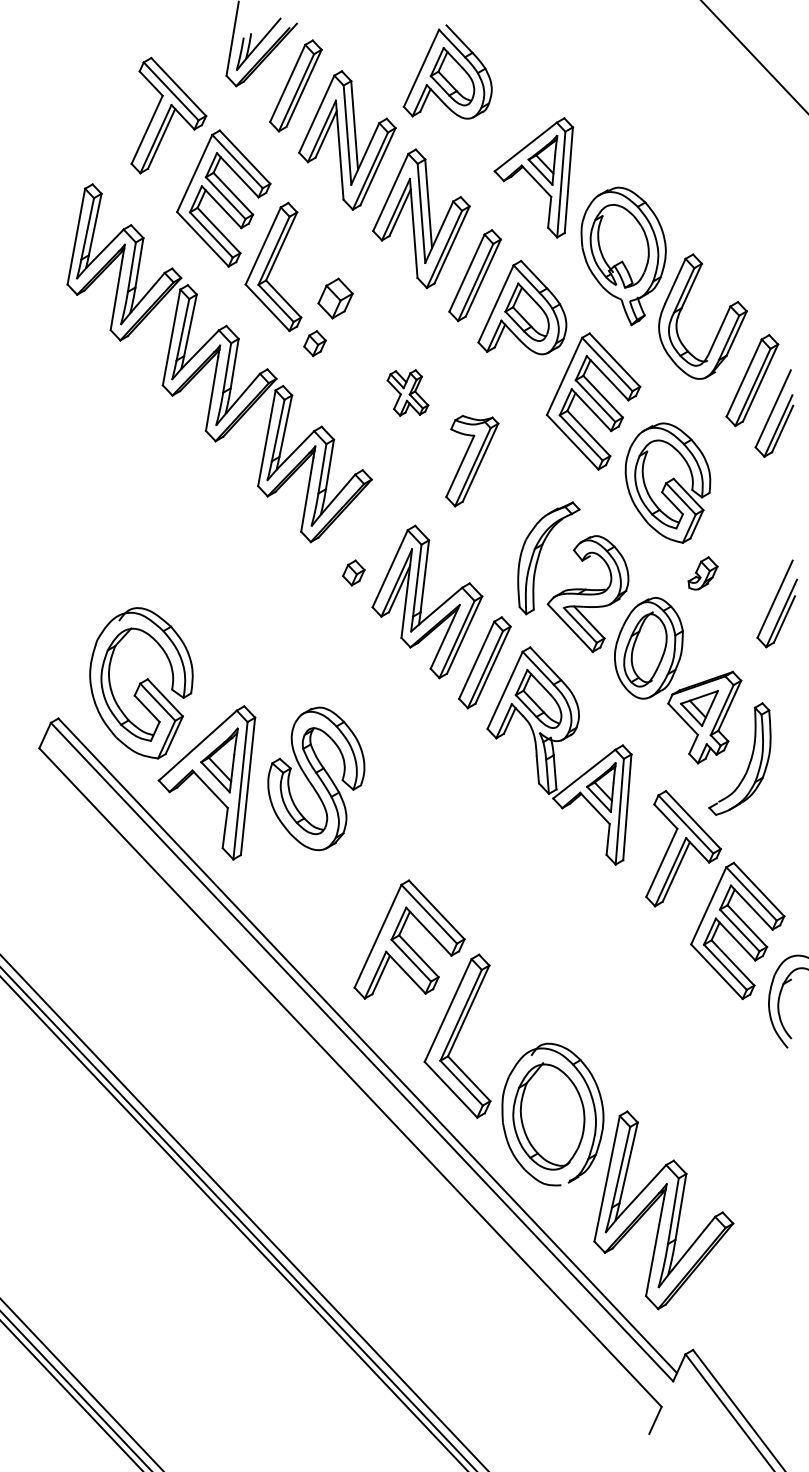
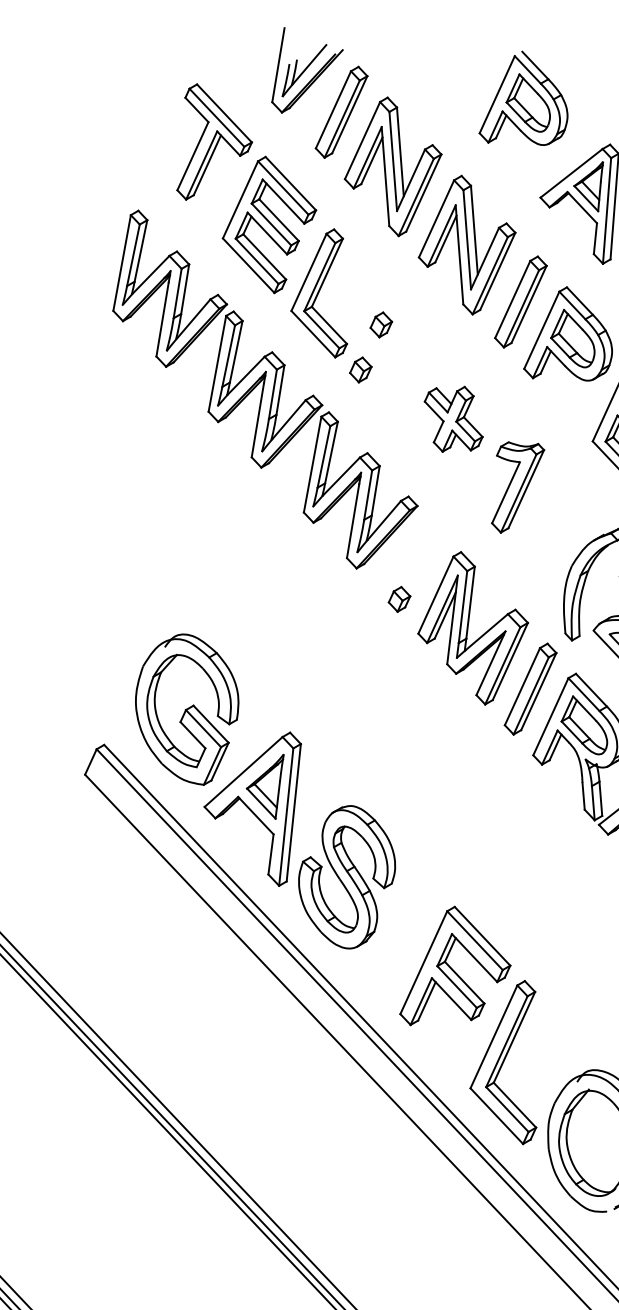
part: (447, 71) -> (523, 97), moved
part: (335, 298) -> (381, 324), size x0.62
part: (407, 392) -> (453, 418), size x1.43
part: (316, 778) -> (347, 876), moved

